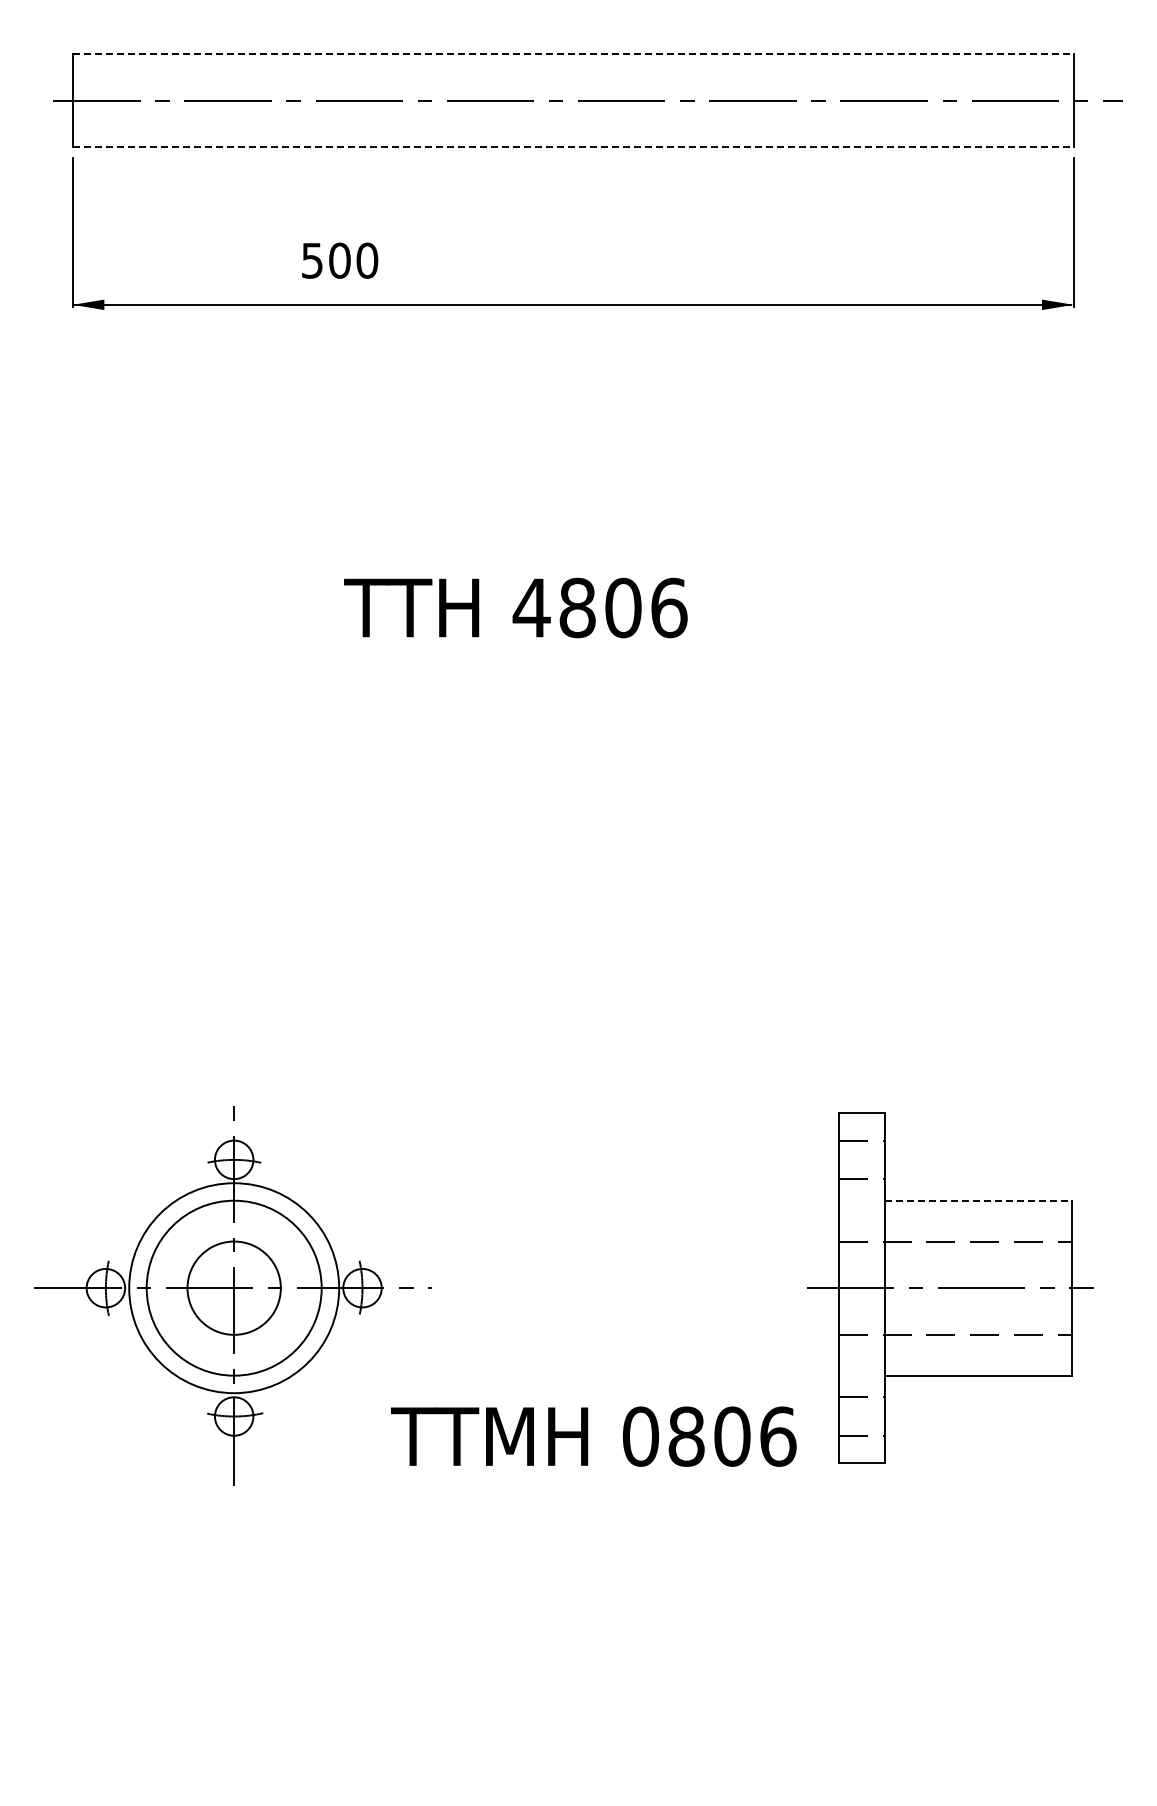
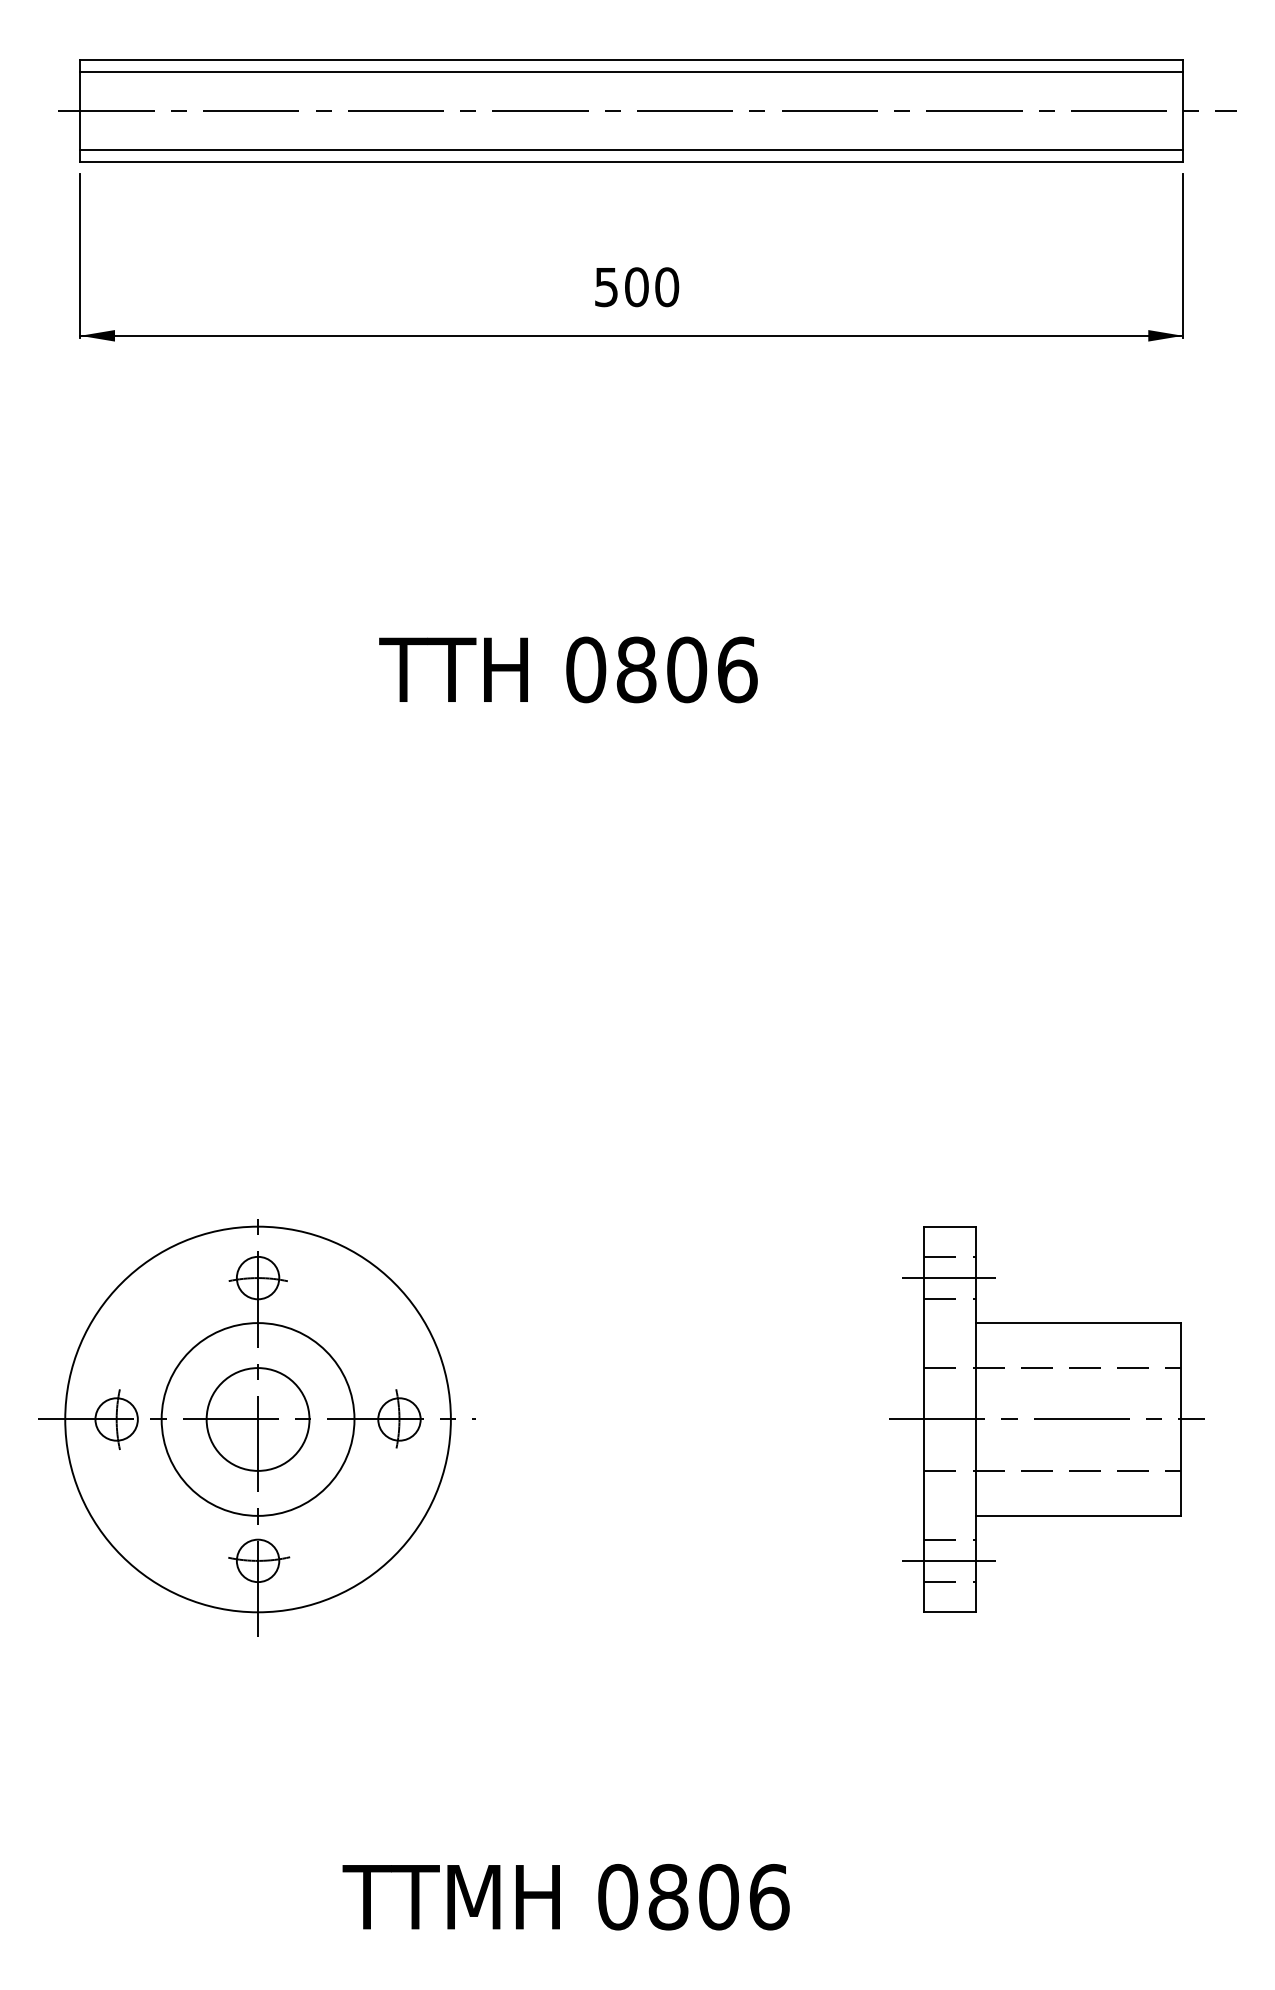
line: (573, 54) -> (631, 59), dashed -> solid
line: (572, 65) -> (630, 72), added
line: (572, 135) -> (630, 149), added
line: (573, 147) -> (631, 162), dashed -> solid
text: (340, 260) -> (637, 286), moved
text: (531, 607) -> (585, 669), 4806 -> 0806
line: (861, 1159) -> (949, 1277), added
line: (979, 1200) -> (1079, 1322), dashed -> solid
circle: (234, 1288) -> (258, 1419), size x1.67
line: (861, 1416) -> (949, 1560), added
text: (593, 1436) -> (565, 1896), moved

